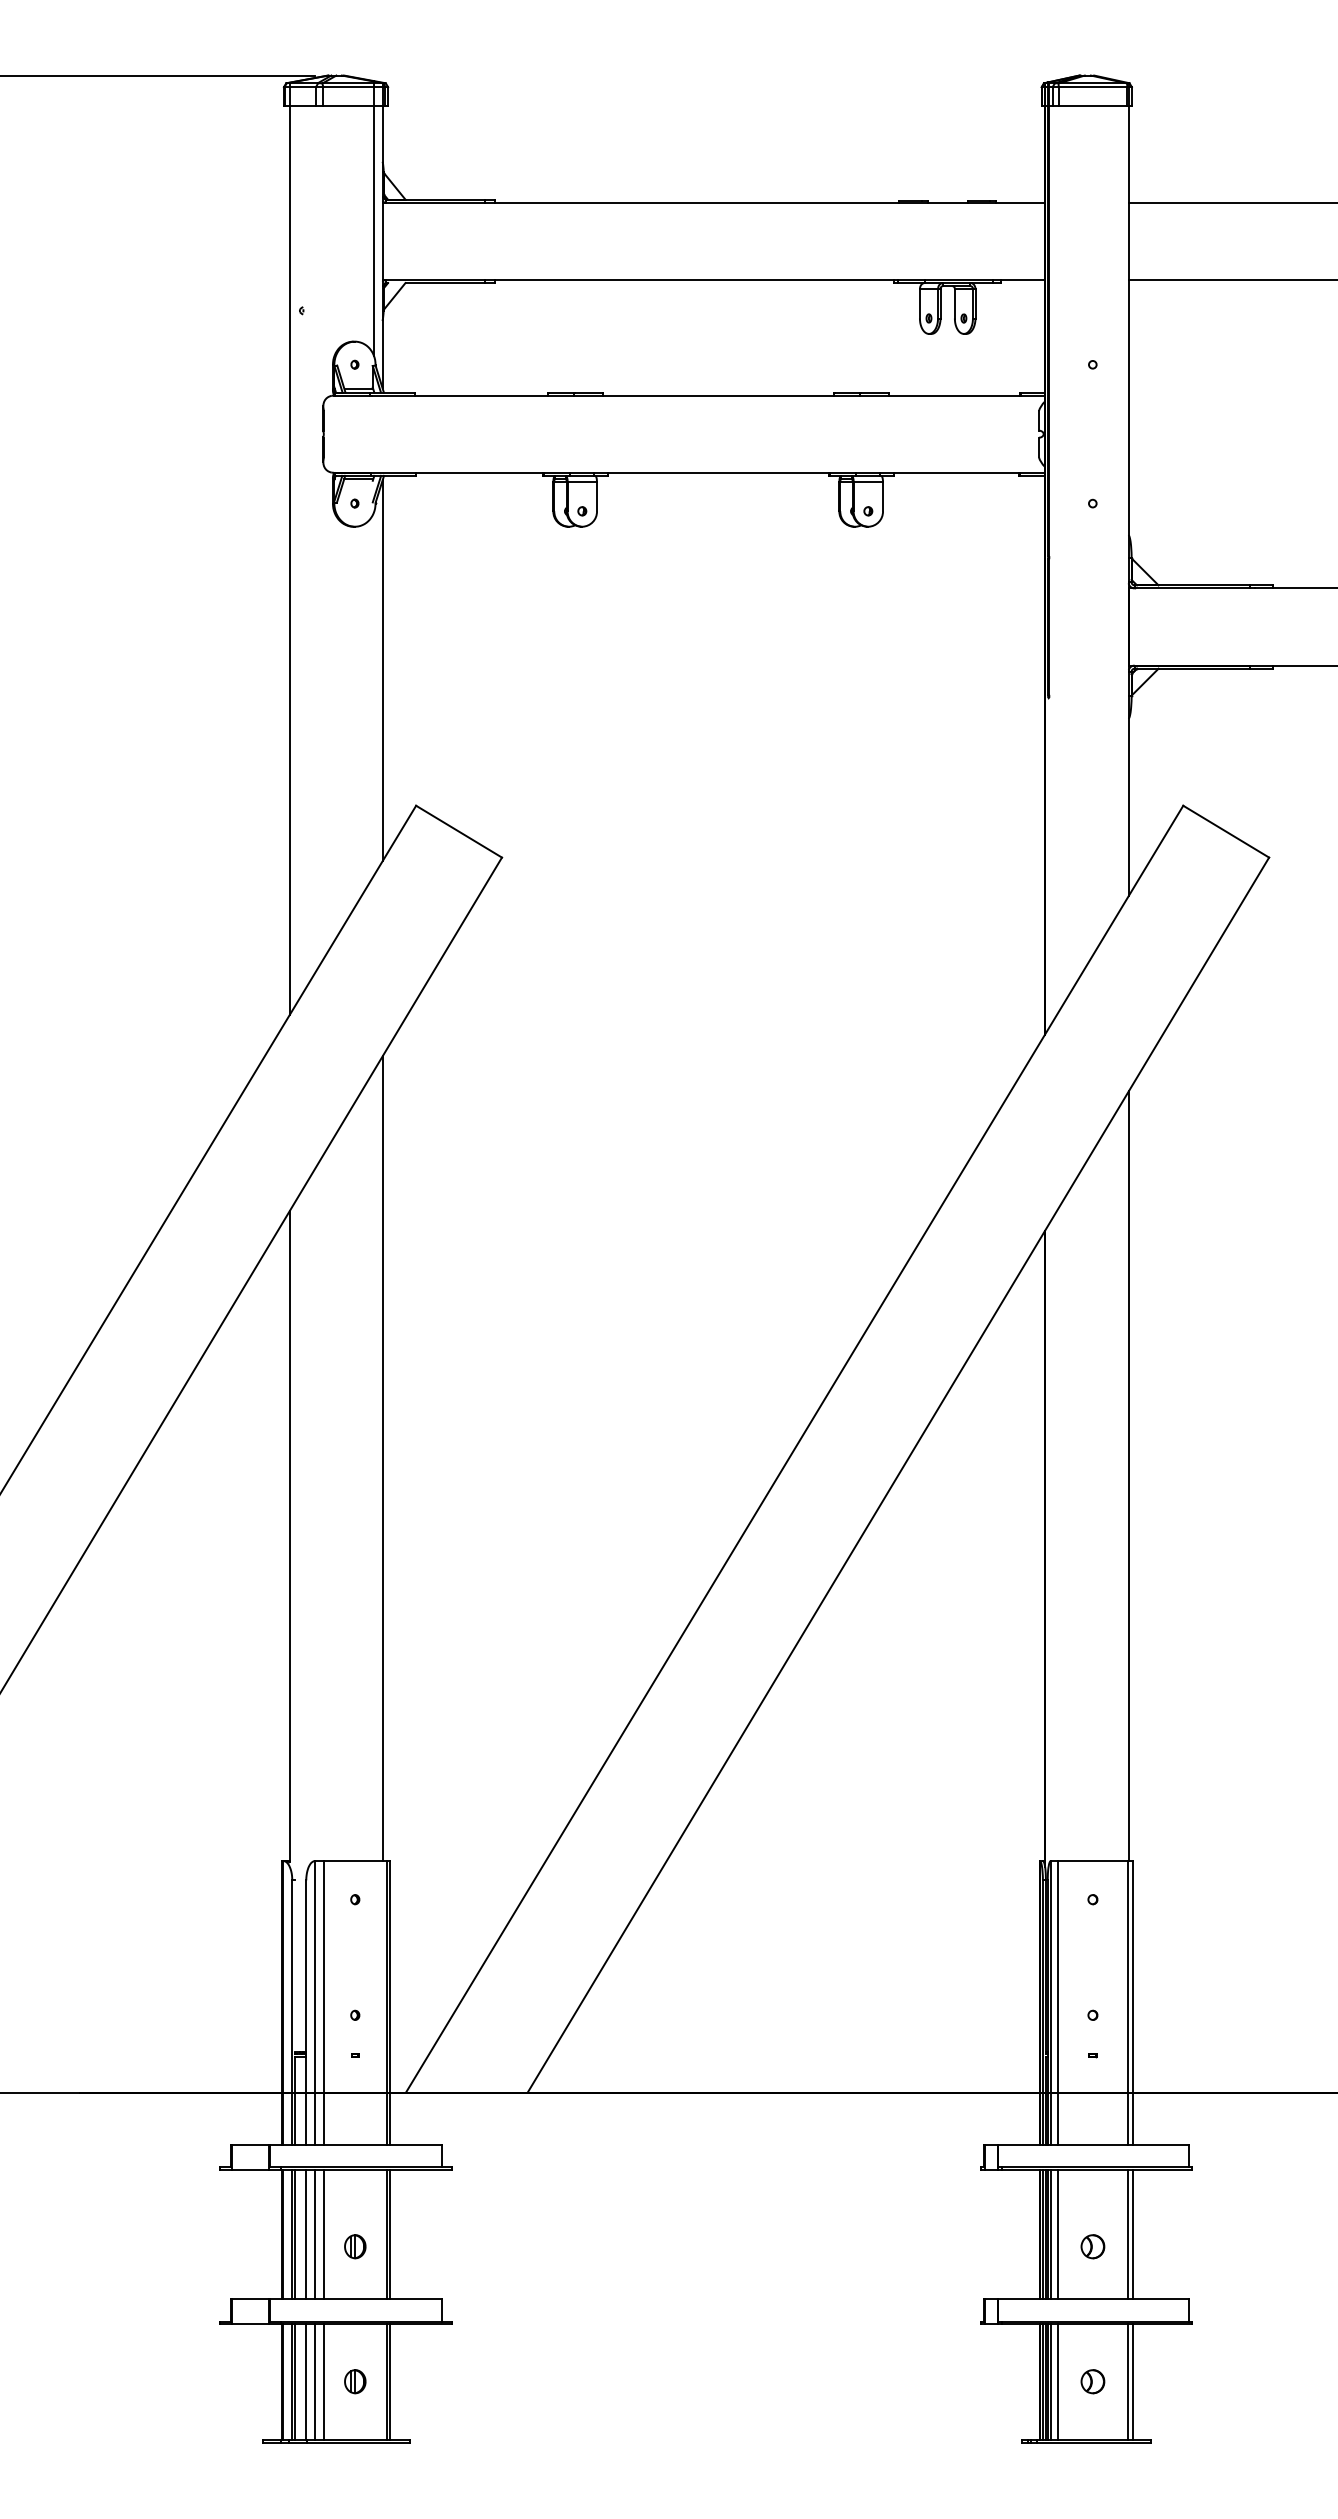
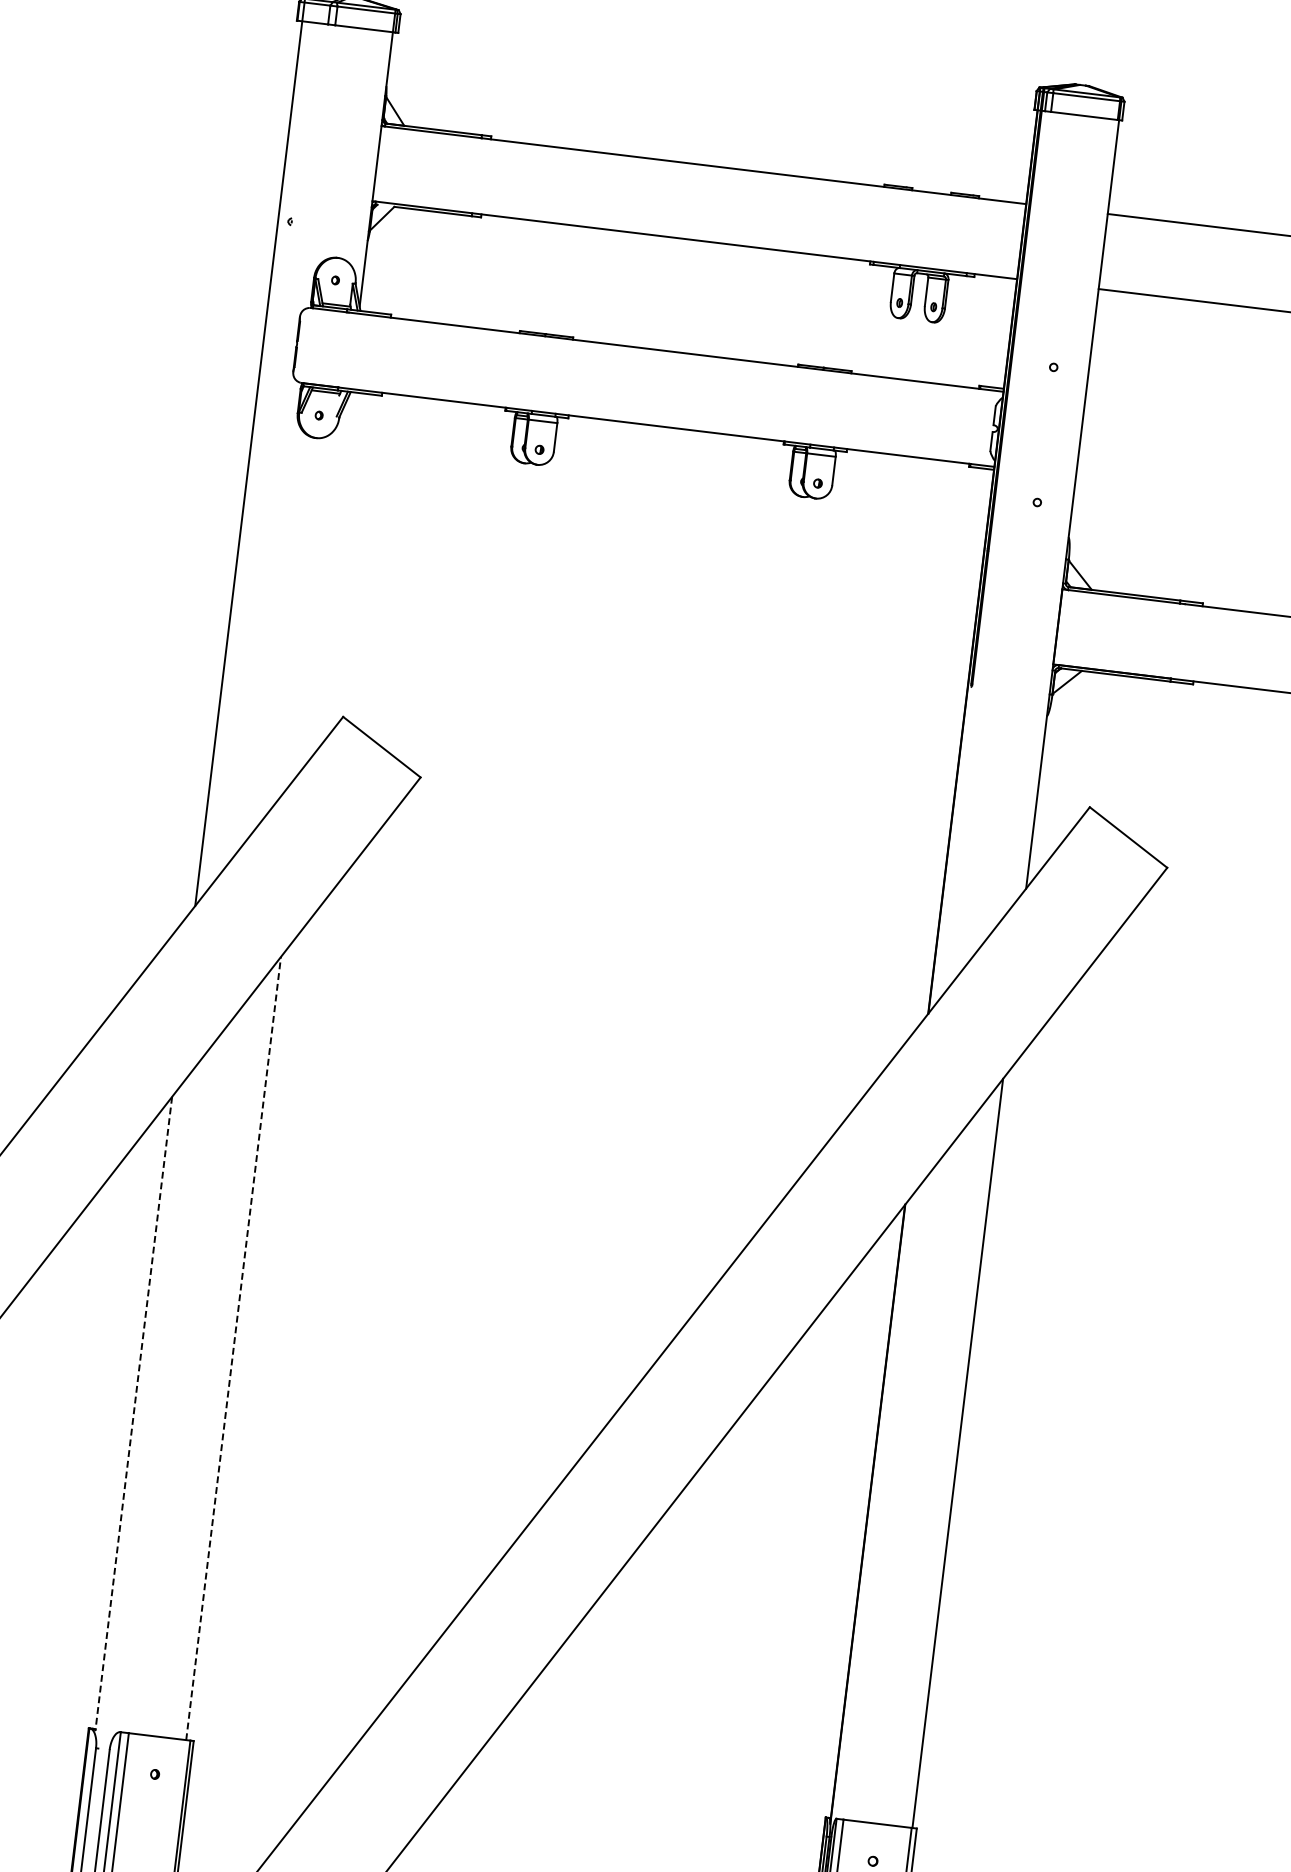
line: (374, 218) -> (371, 140), removed
line: (382, 670) -> (326, 581), removed
line: (382, 1458) -> (233, 1348), solid -> dashed
line: (289, 1537) -> (133, 1414), solid -> dashed

